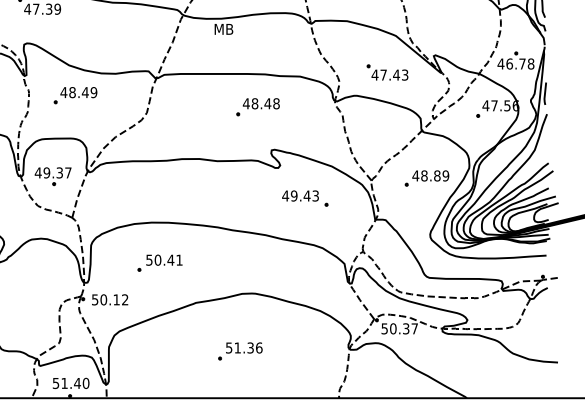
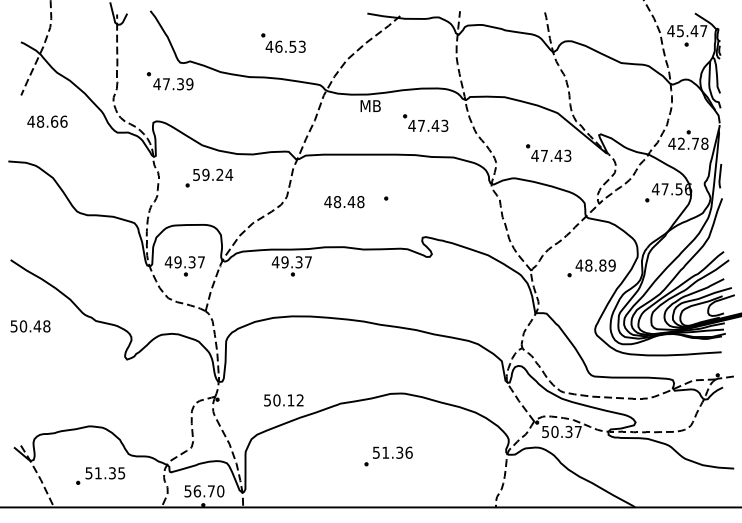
part: (274, 44) -> (425, 122), added
text: (509, 63) -> (681, 143), 46.78 -> 42.78
text: (78, 92) -> (212, 174), 48.49 -> 59.24
text: (261, 104) -> (344, 202), moved
part: (151, 176) -> (291, 266), added
part: (305, 198) -> (459, 290), removed
part: (159, 263) -> (300, 360), removed
text: (109, 299) -> (283, 400), moved
text: (71, 383) -> (204, 491), 51.40 -> 56.70

